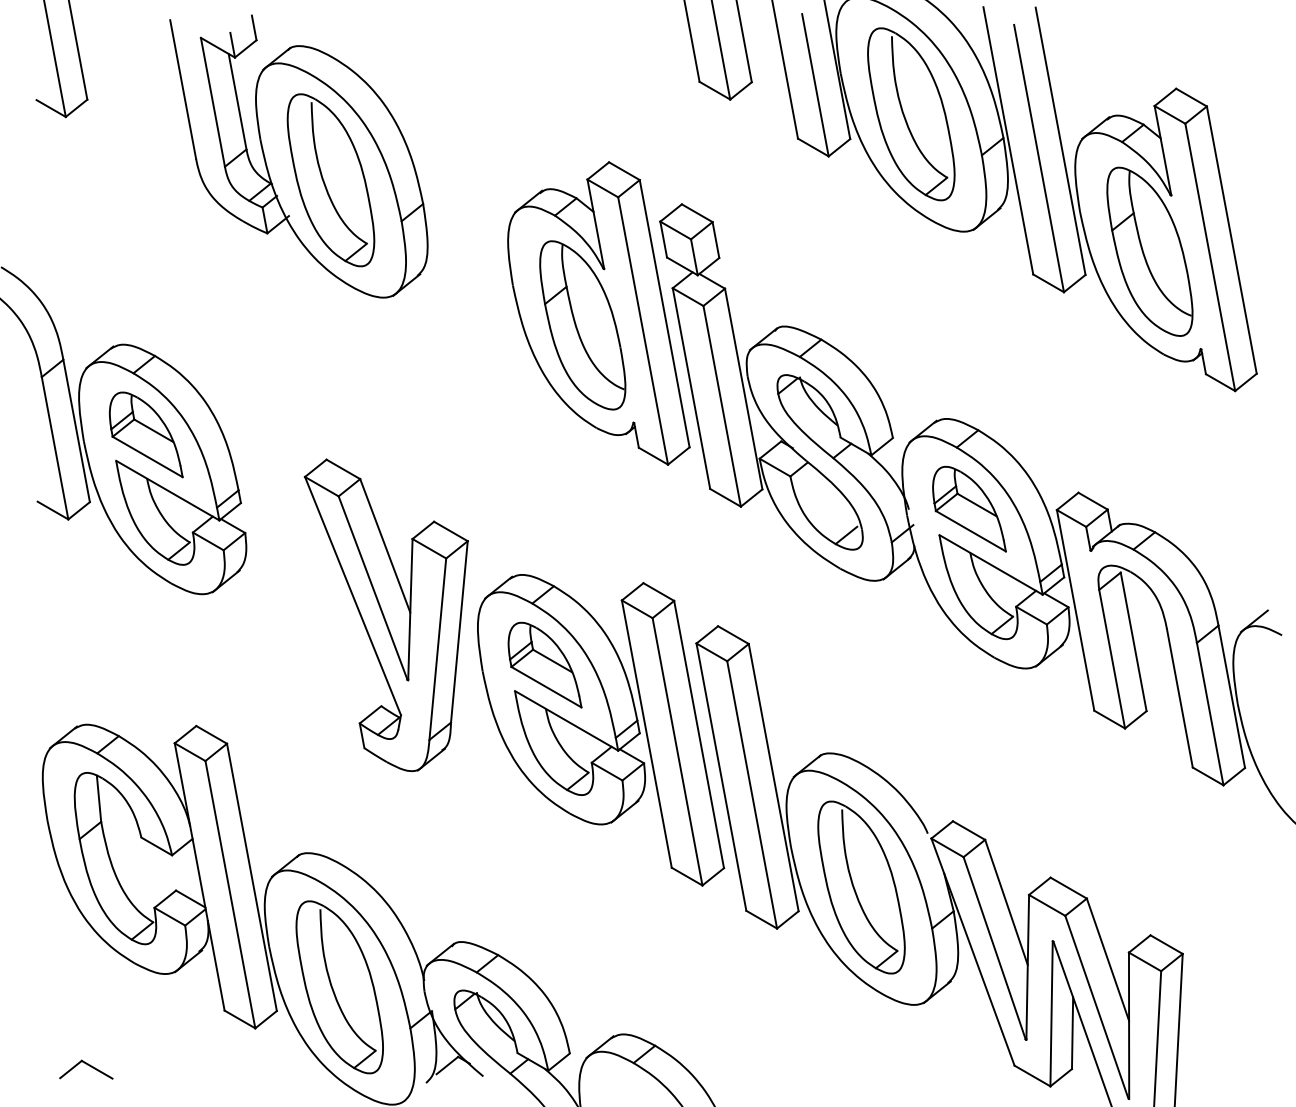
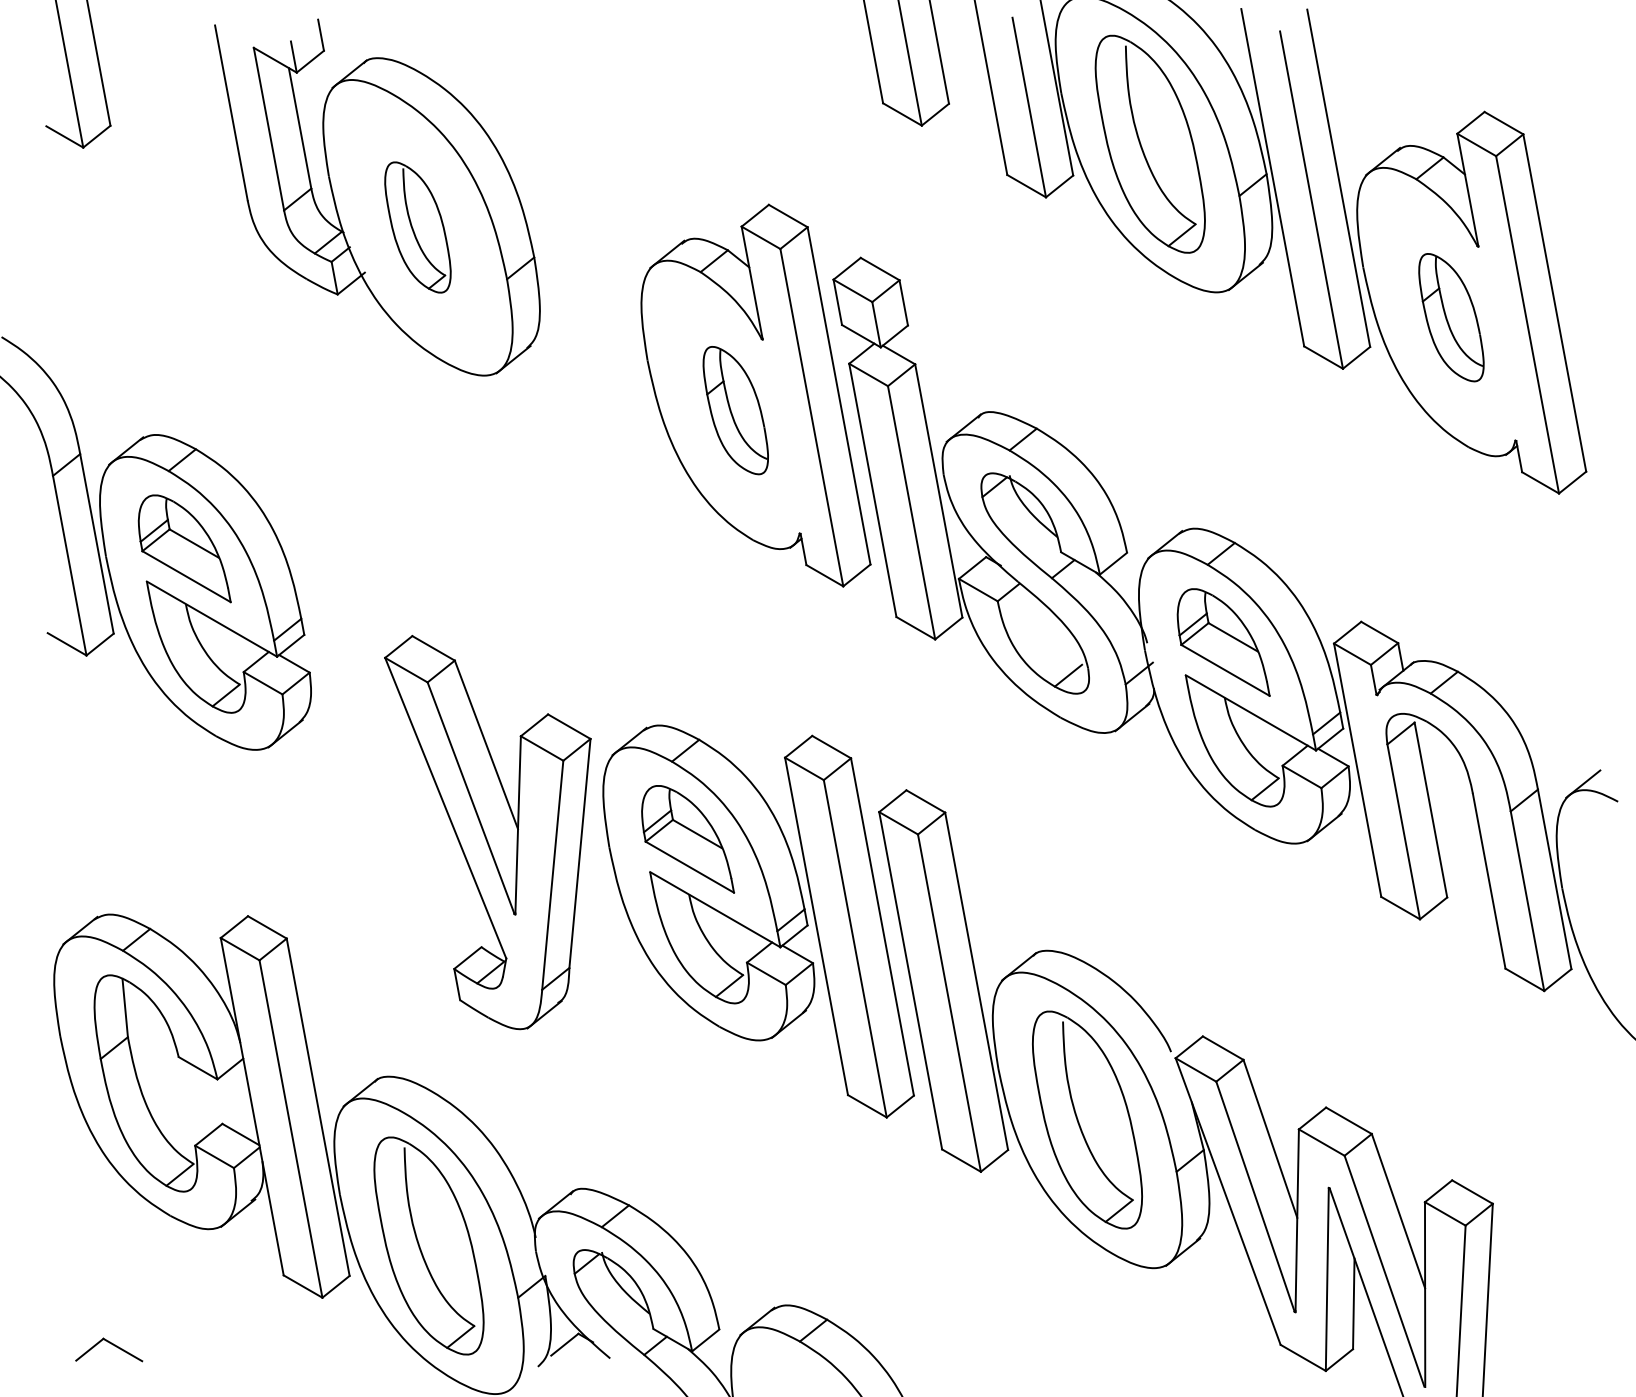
part: (330, 180) -> (417, 227), size x0.6
part: (1149, 251) -> (1451, 317), size x0.6
part: (582, 325) -> (735, 410), size x0.6
part: (386, 615) -> (487, 832), moved

